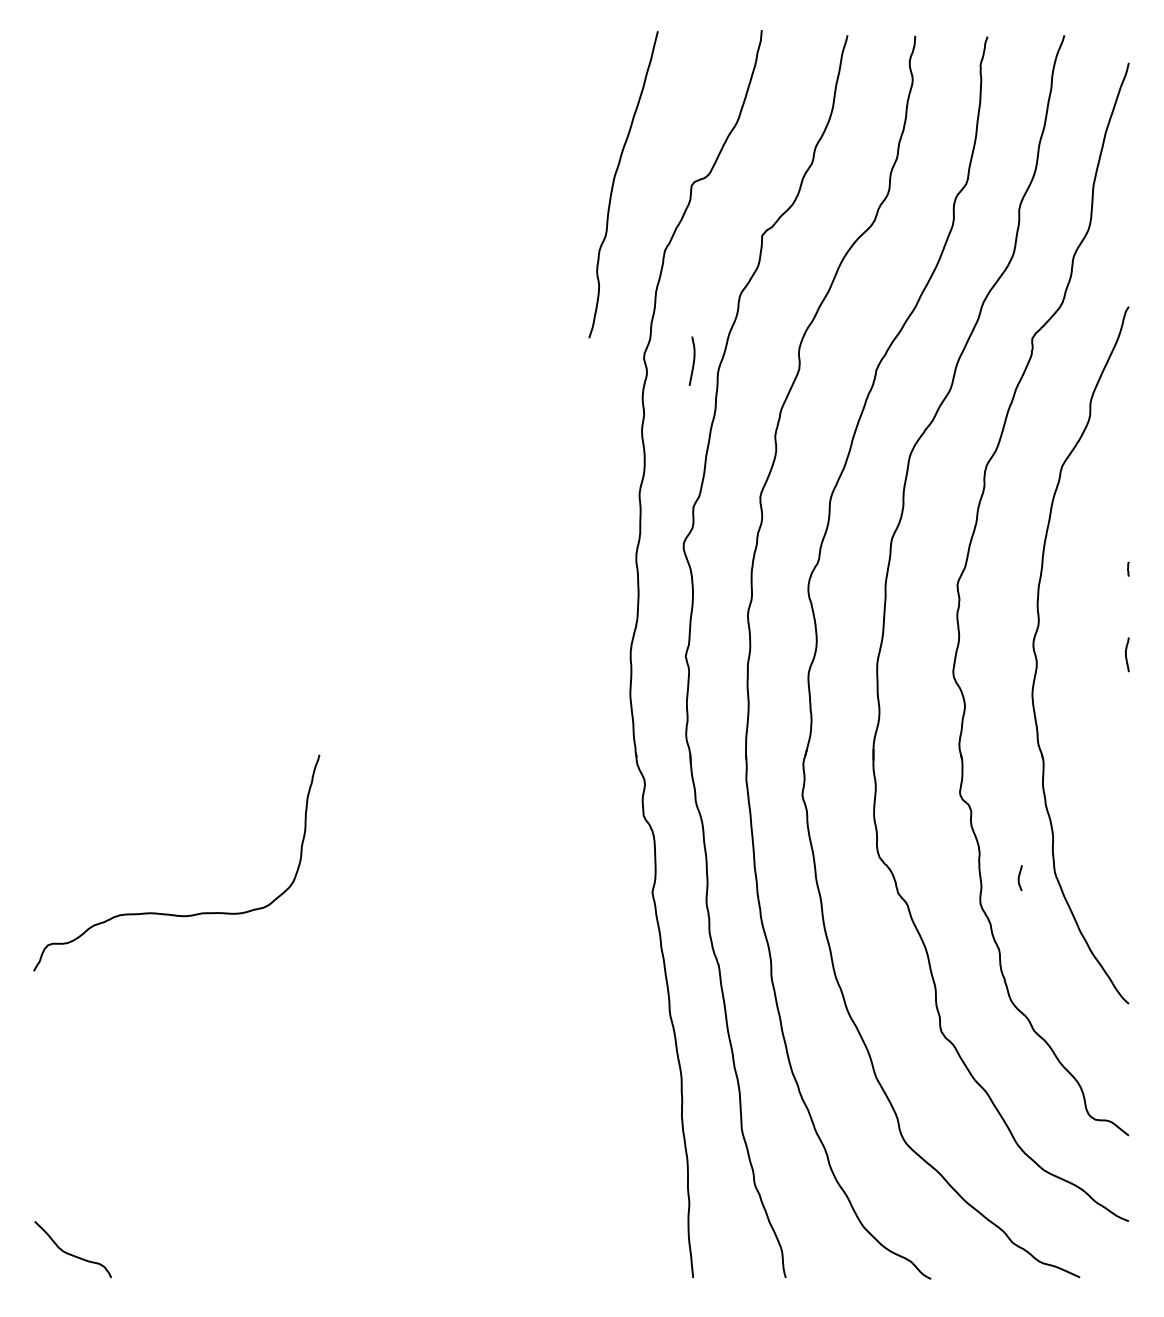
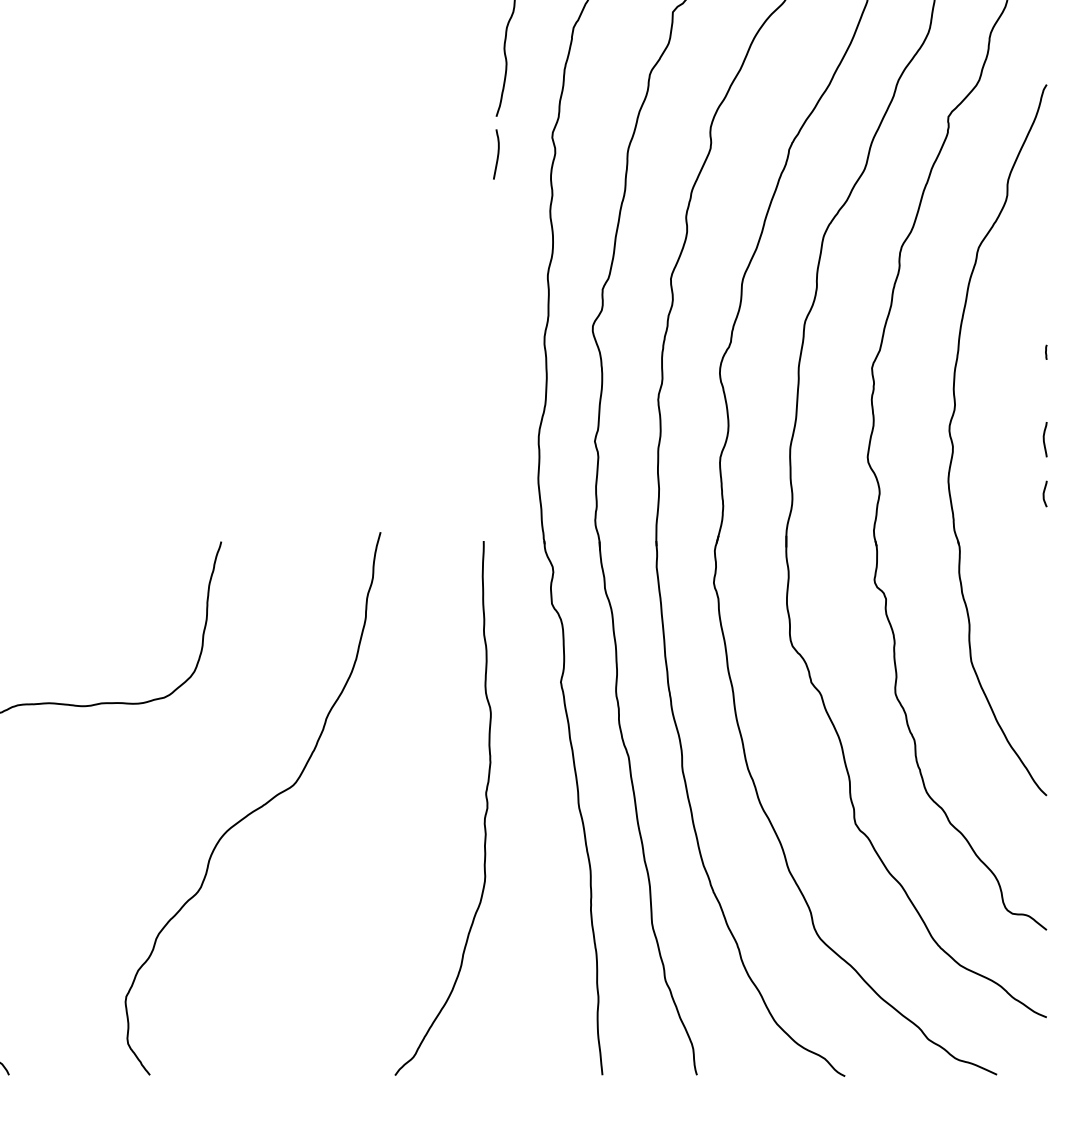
curve: (693, 360) -> (497, 153), moved
curve: (1019, 878) -> (1044, 494), moved
curve: (353, 1016) -> (256, 808), added
curve: (577, 1022) -> (484, 814), added

